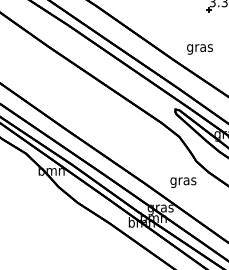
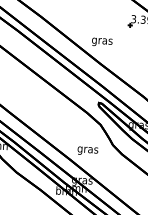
text: (199, 49) -> (101, 42), moved
text: (183, 182) -> (87, 150), moved

